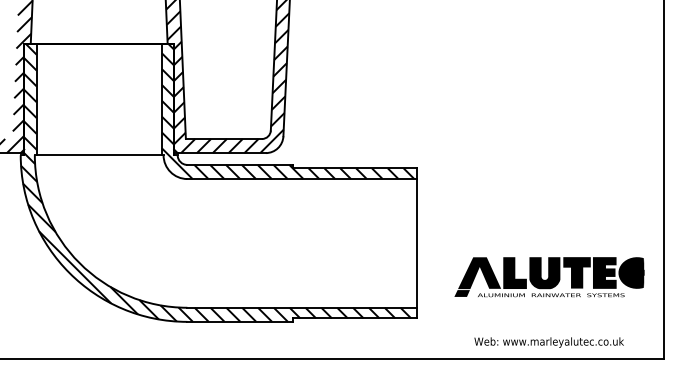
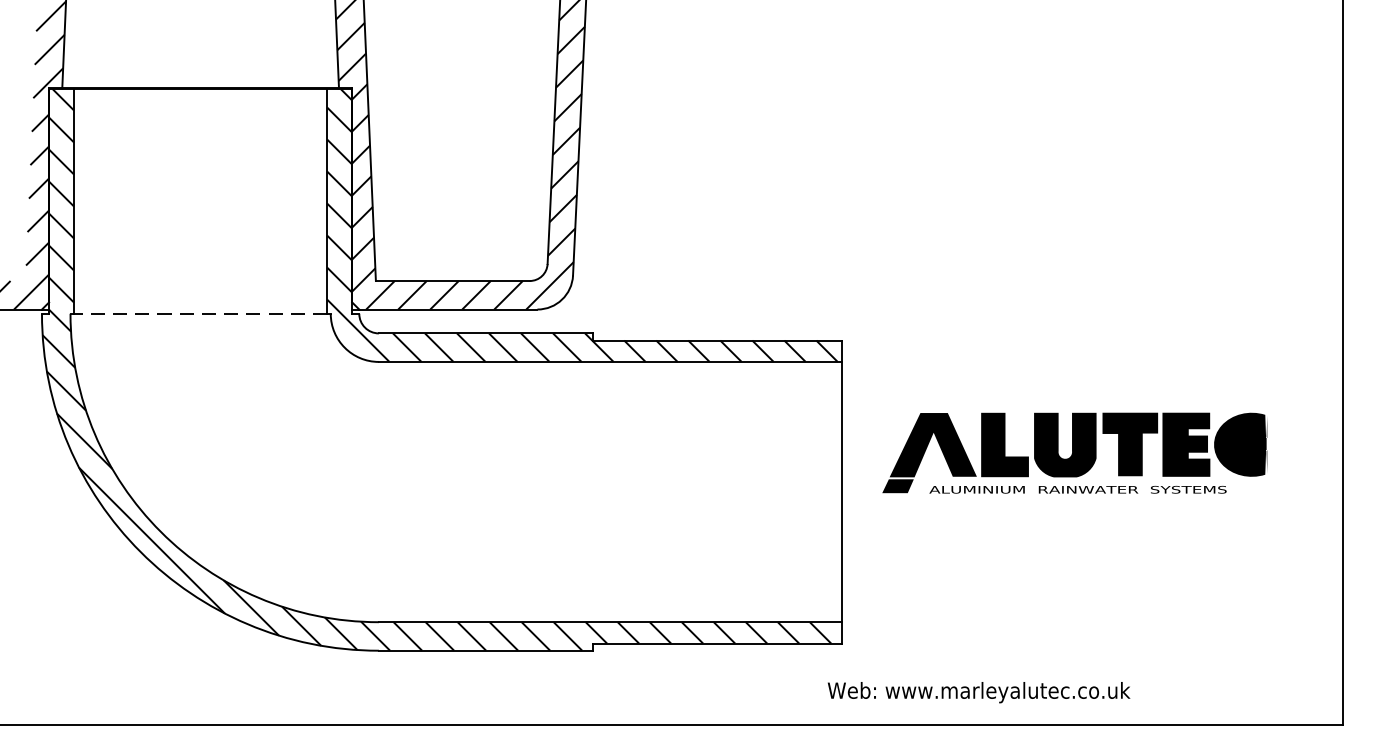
line: (99, 155) -> (201, 314), solid -> dashed
text: (549, 277) -> (1074, 453), moved
text: (548, 342) -> (977, 692), moved

